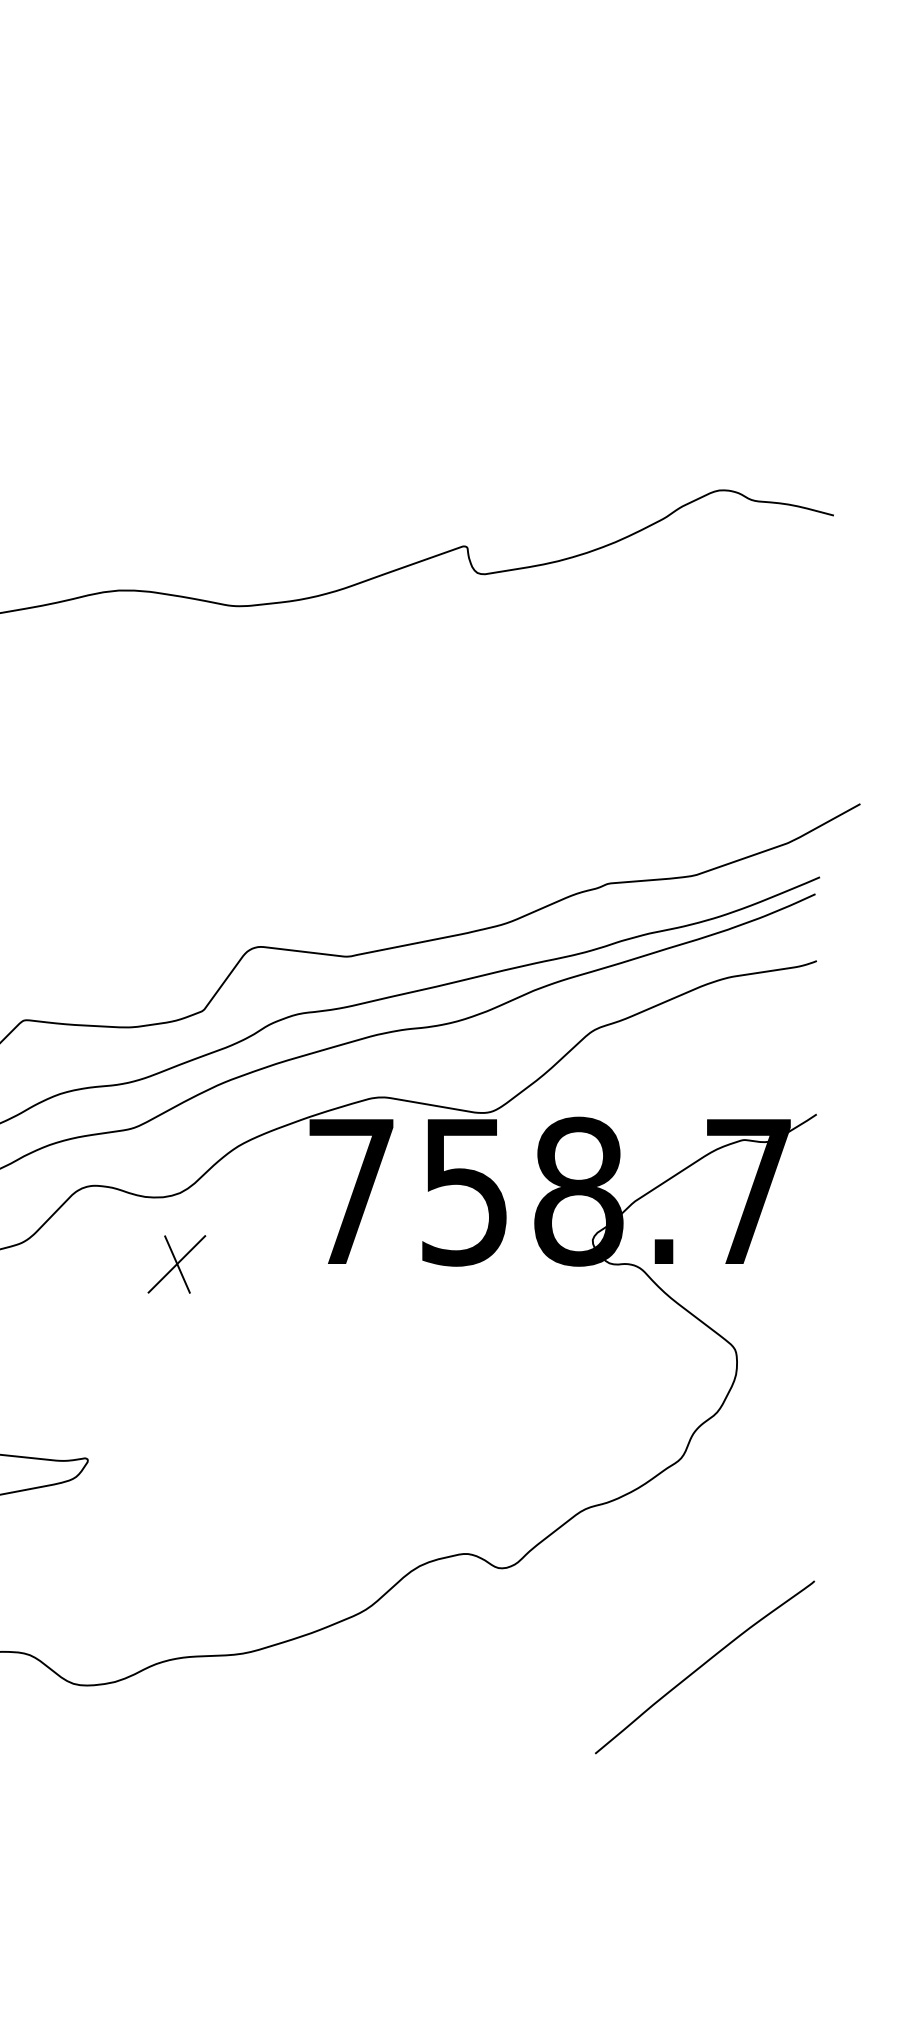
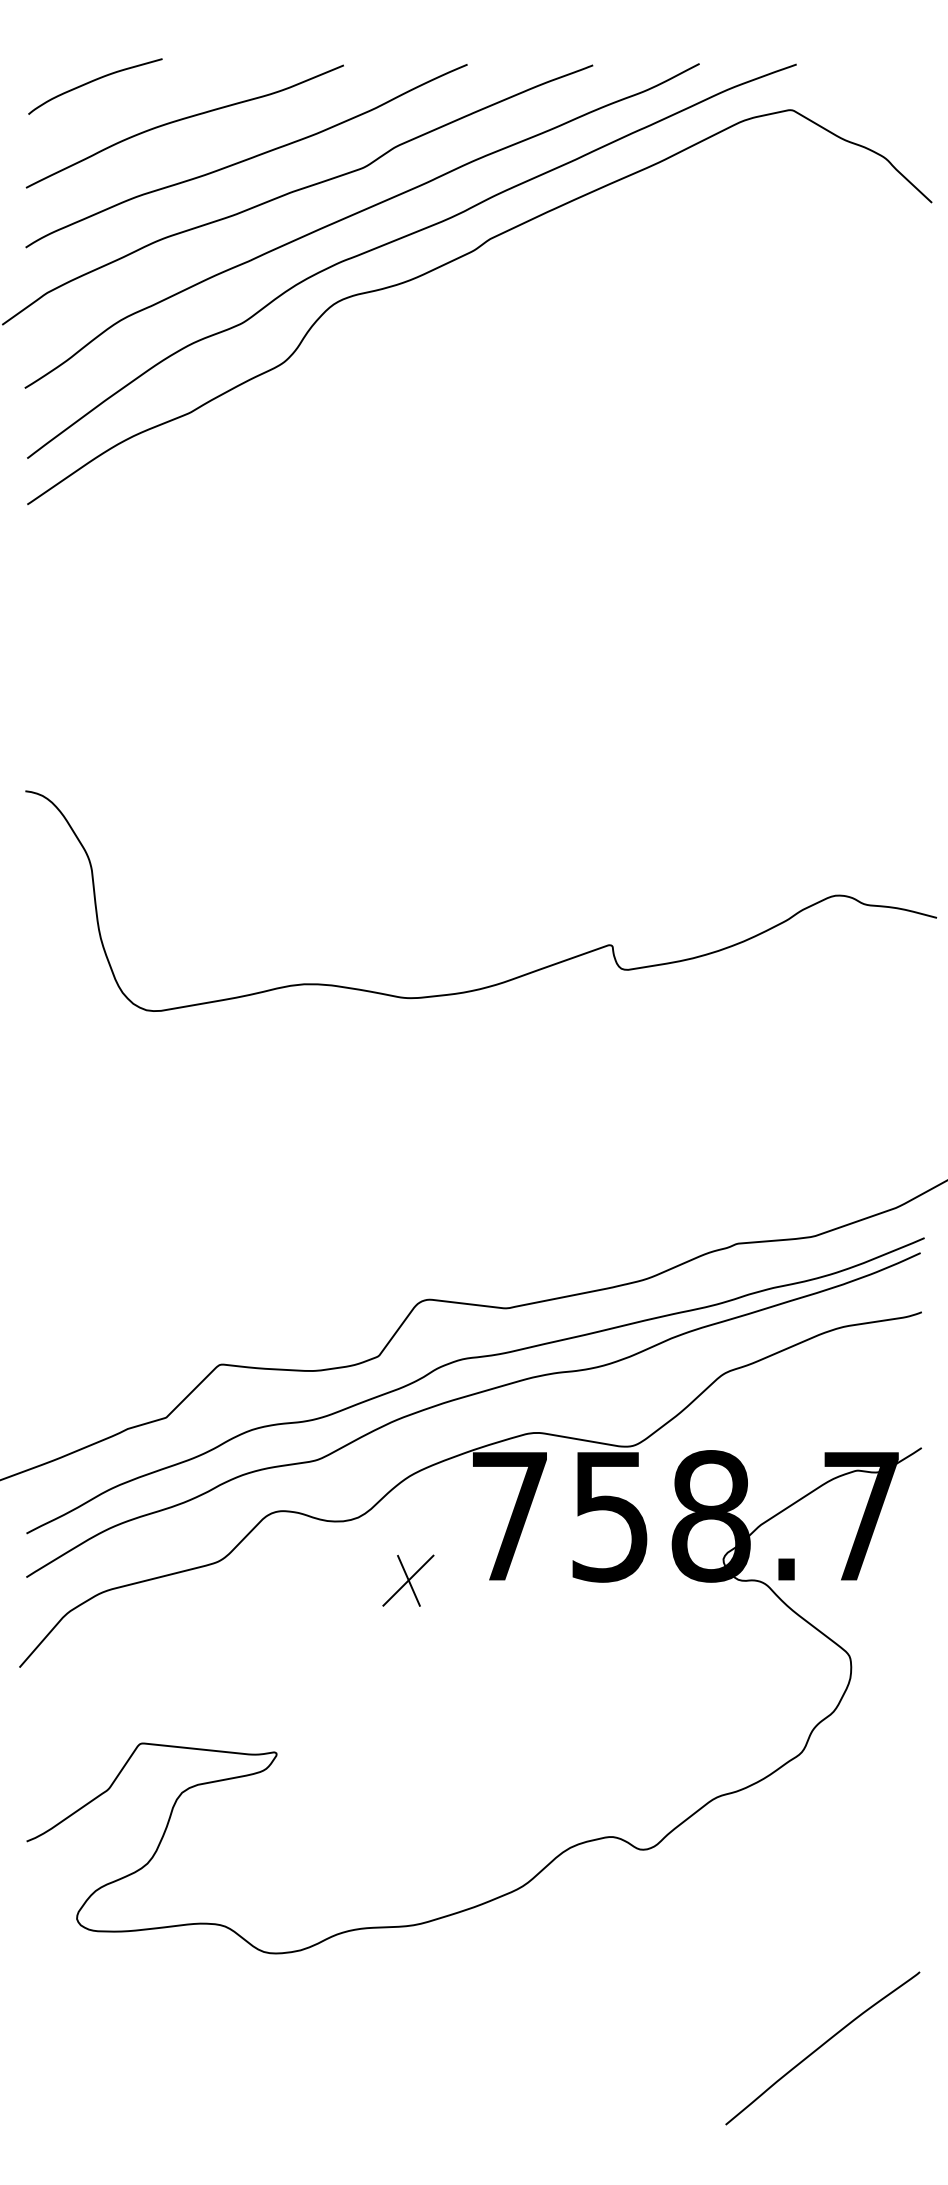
part: (176, 1264) -> (408, 1580), moved
curve: (703, 1666) -> (821, 2047), moved

